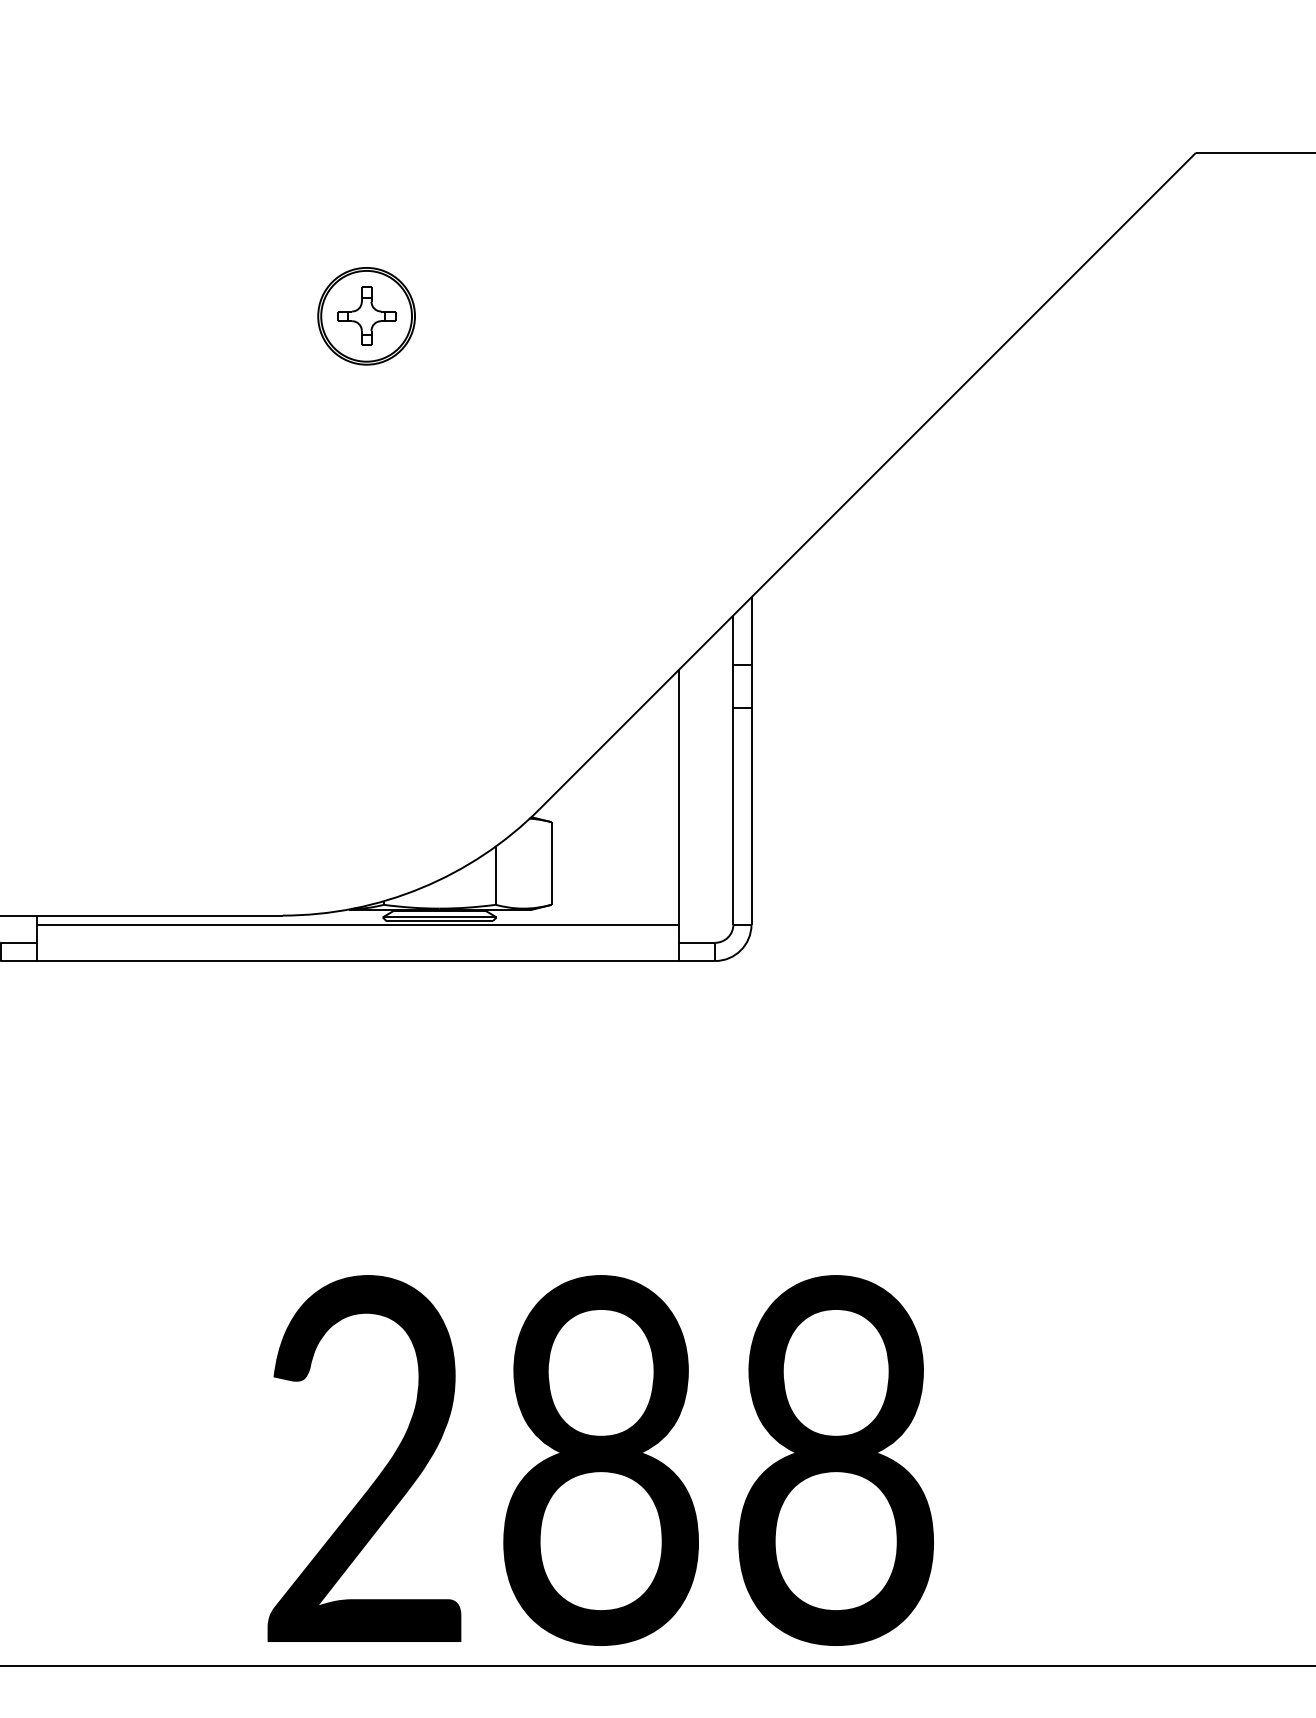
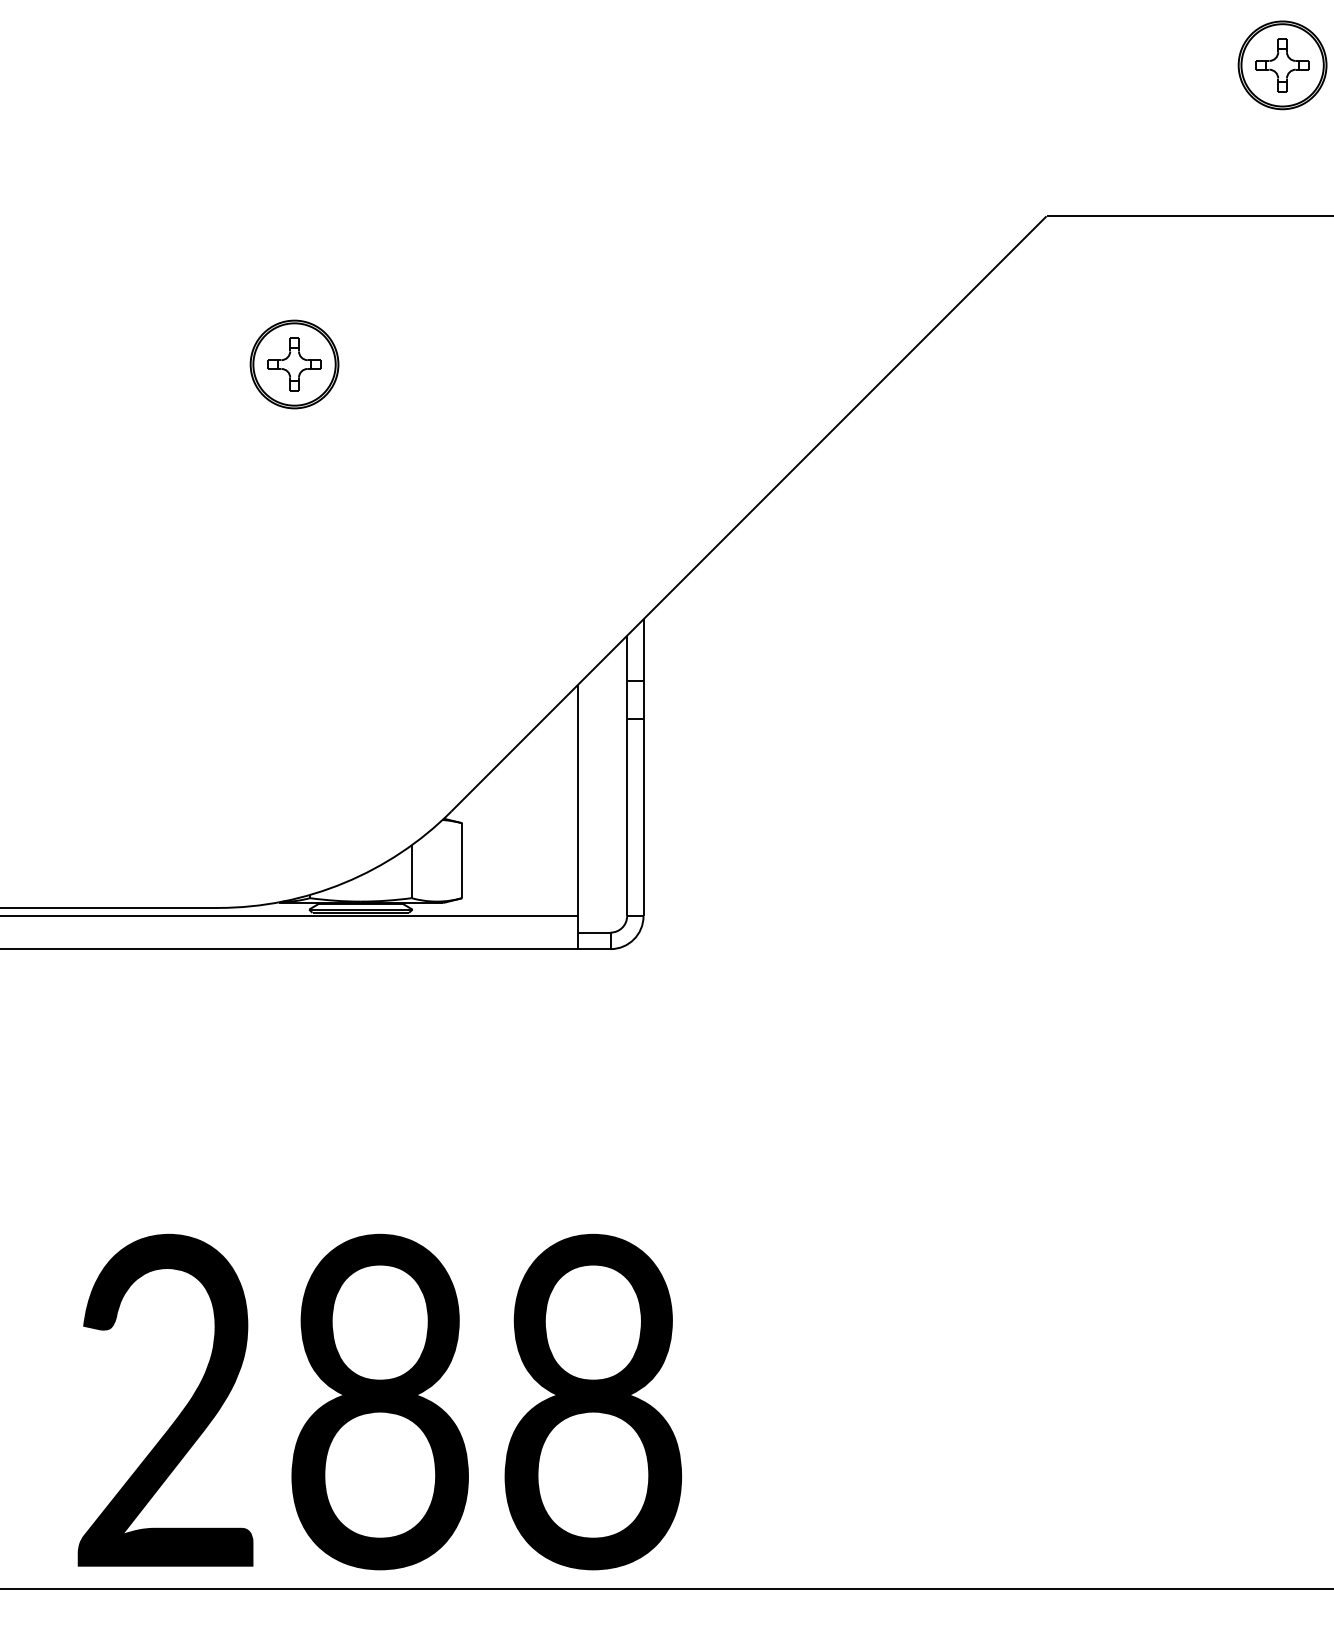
text: (600, 1459) -> (379, 1401), moved

